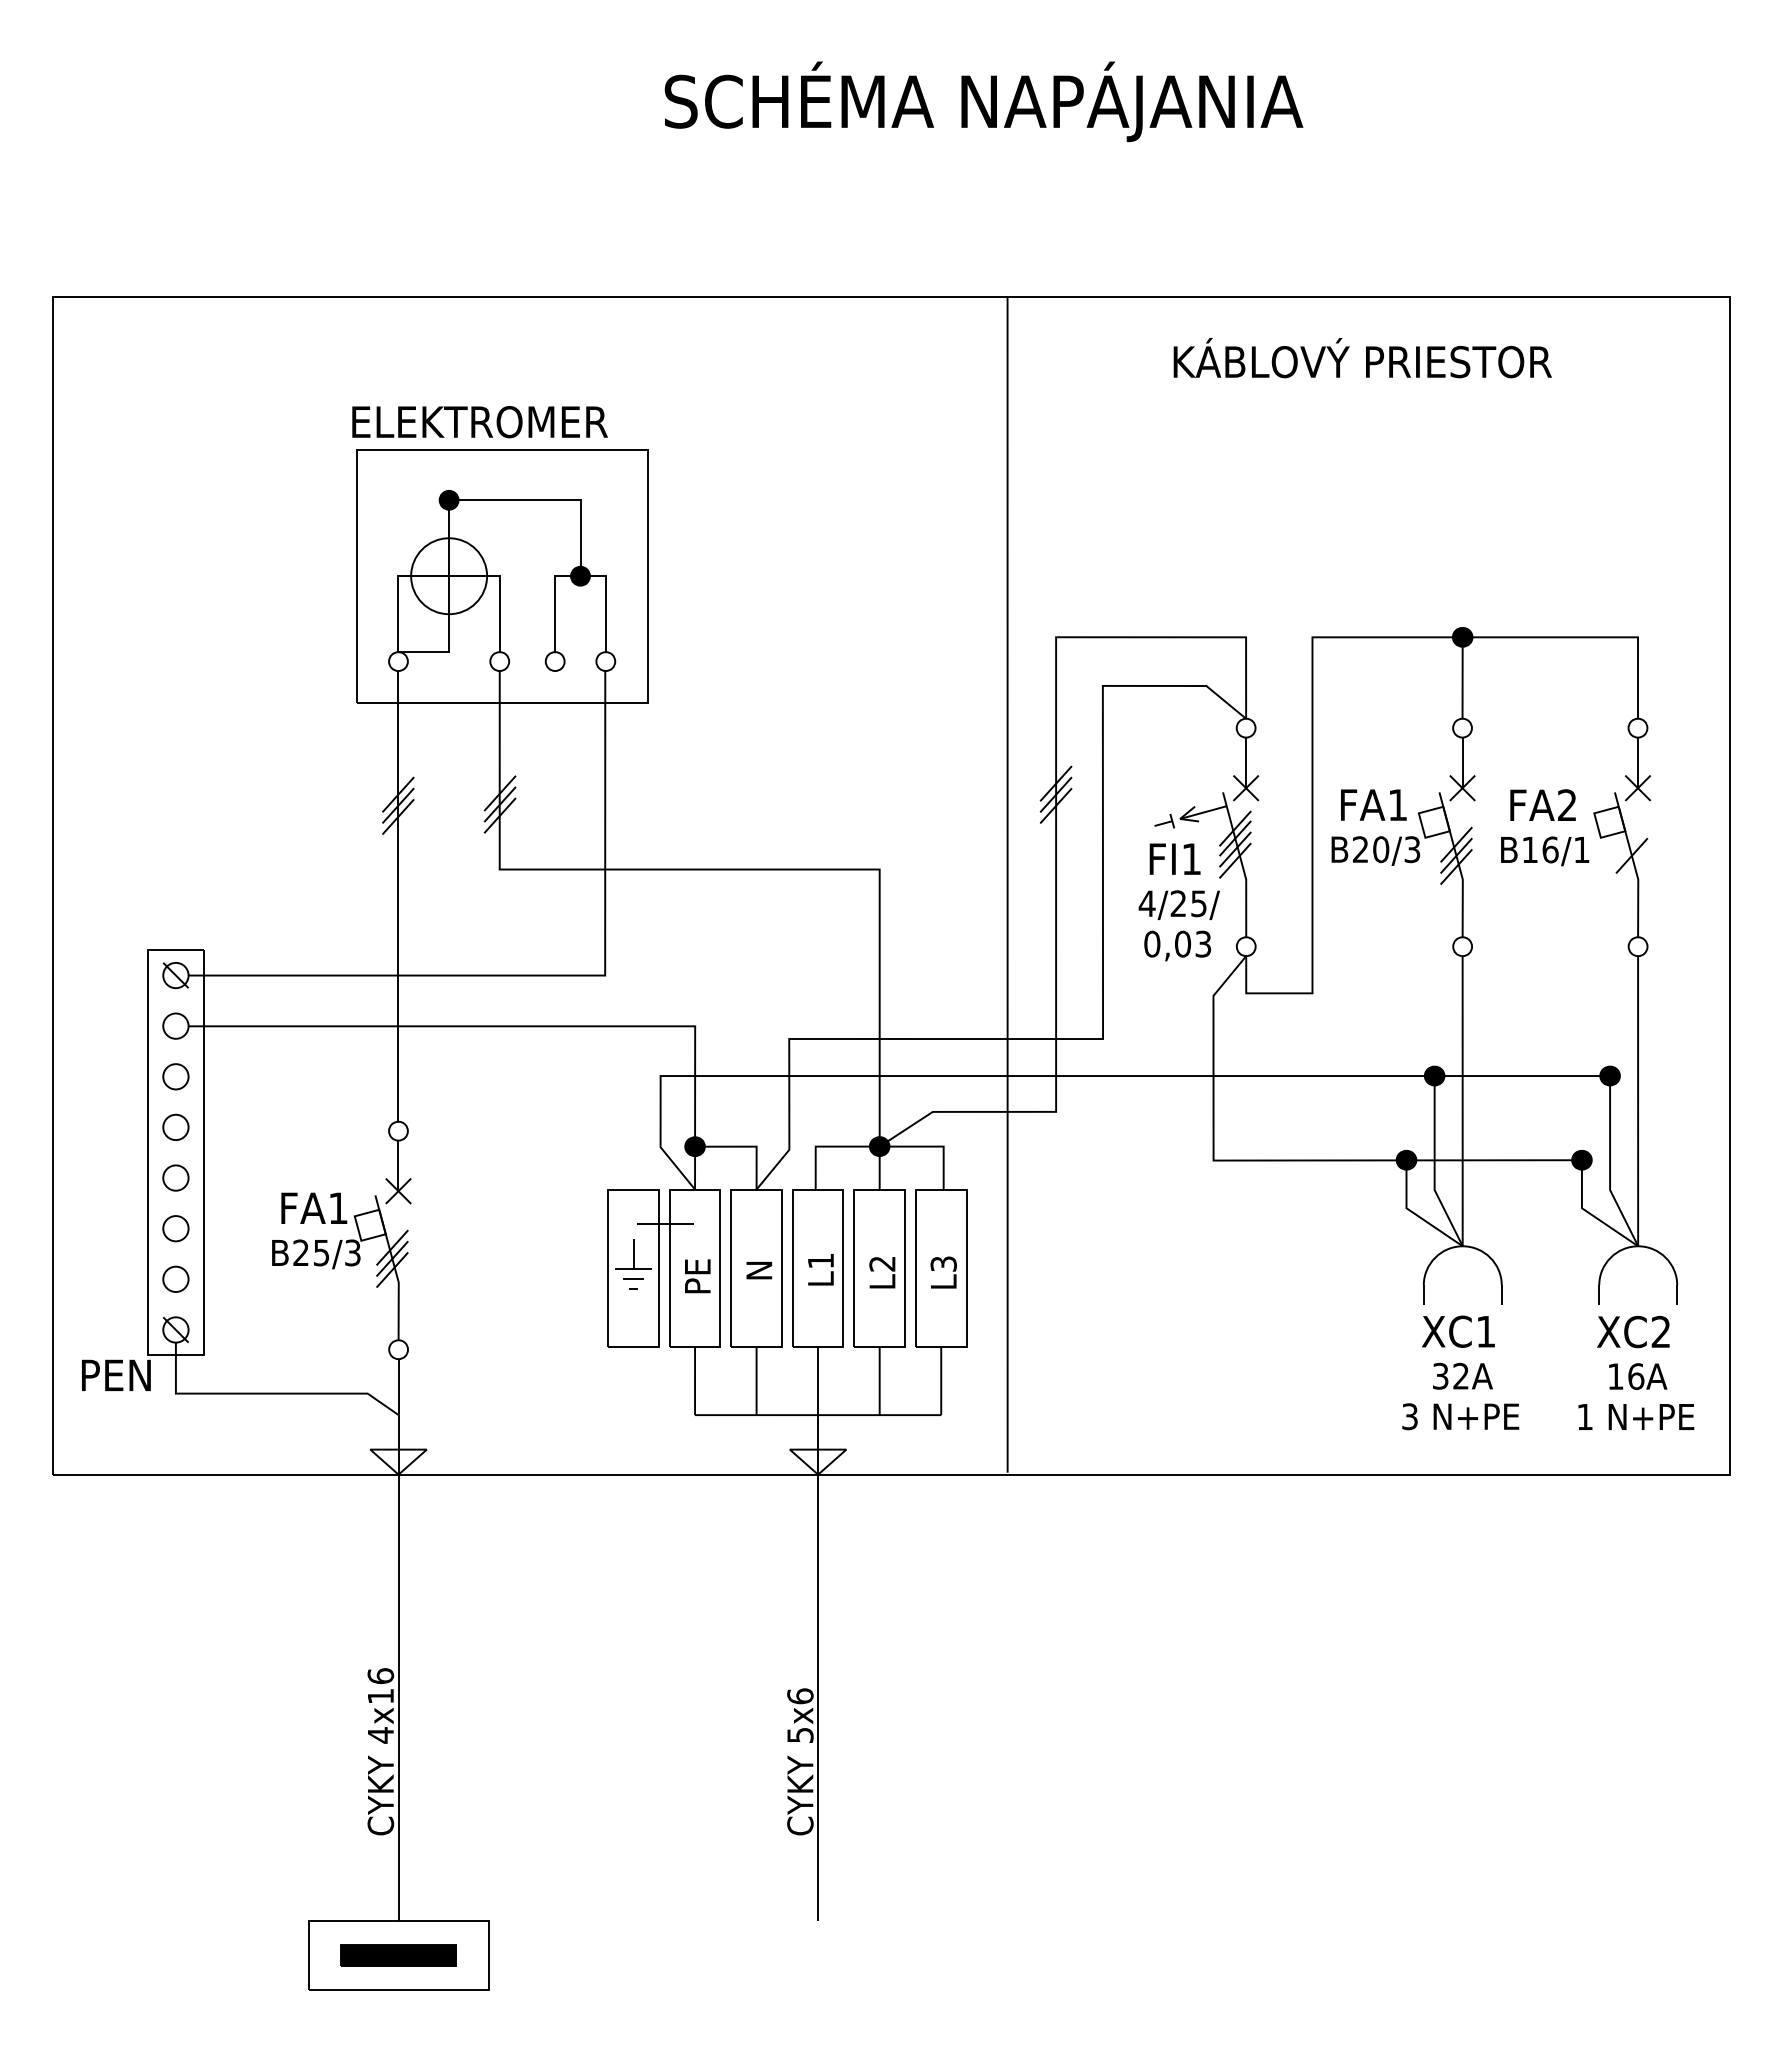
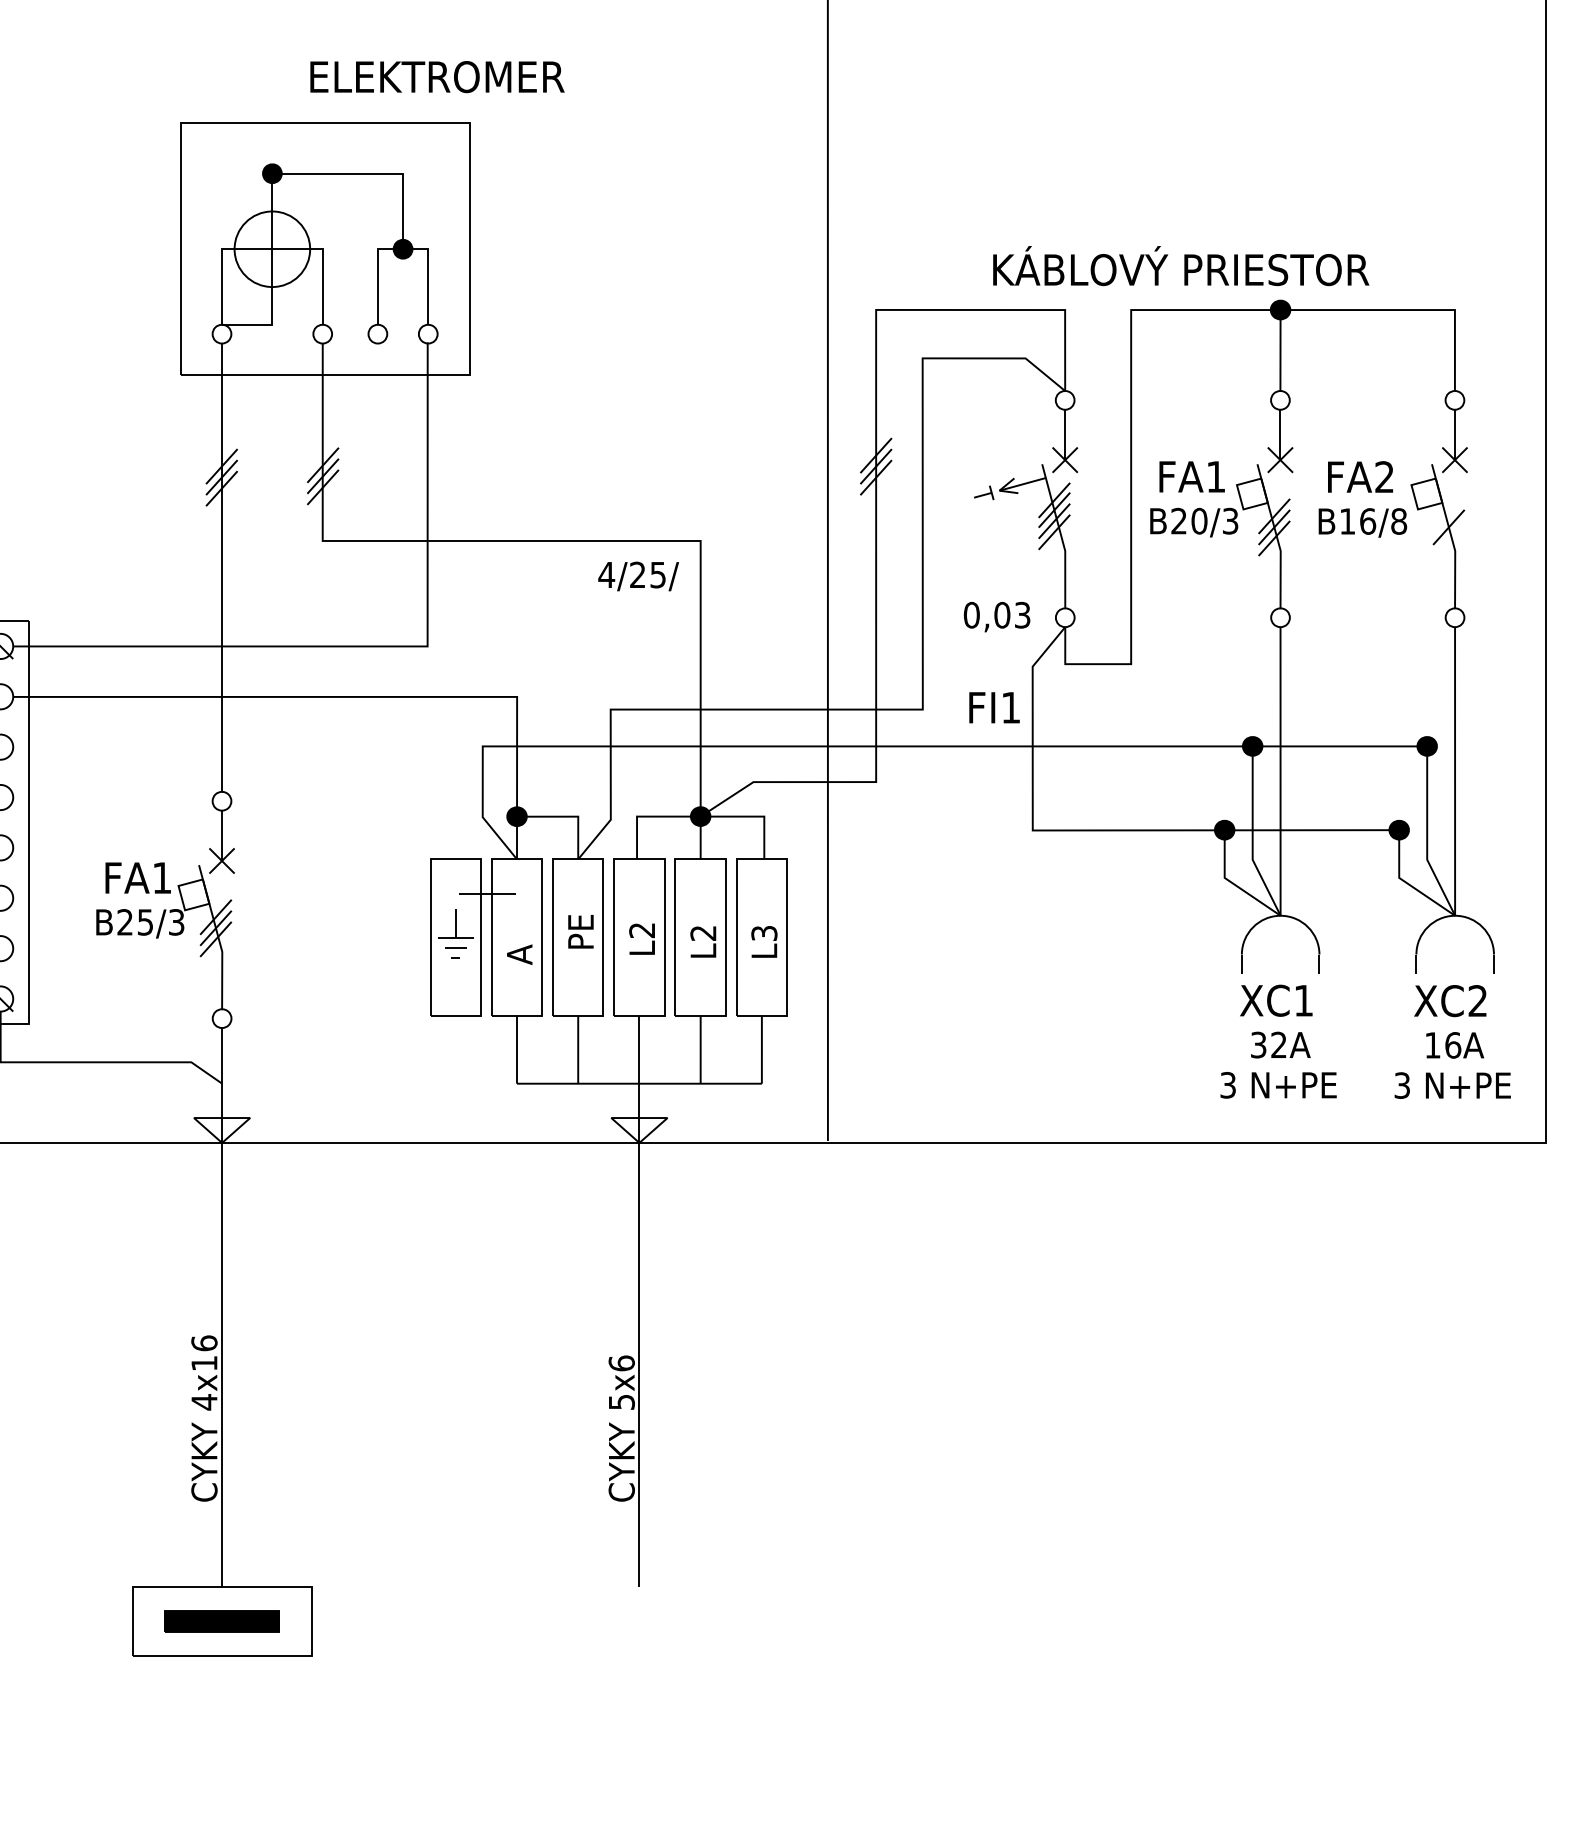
text: (1362, 358) -> (1180, 266), moved
text: (479, 422) -> (436, 77), moved
text: (1581, 849) -> (1398, 521), B16/1 -> B16/8
text: (1174, 858) -> (993, 707), moved
text: (1178, 904) -> (637, 575), moved
text: (759, 1260) -> (581, 929), N -> PE
text: (820, 1261) -> (641, 930), L1 -> L2
text: (697, 1277) -> (519, 946), PE -> A
text: (1584, 1416) -> (1401, 1085), 1 -> 3

